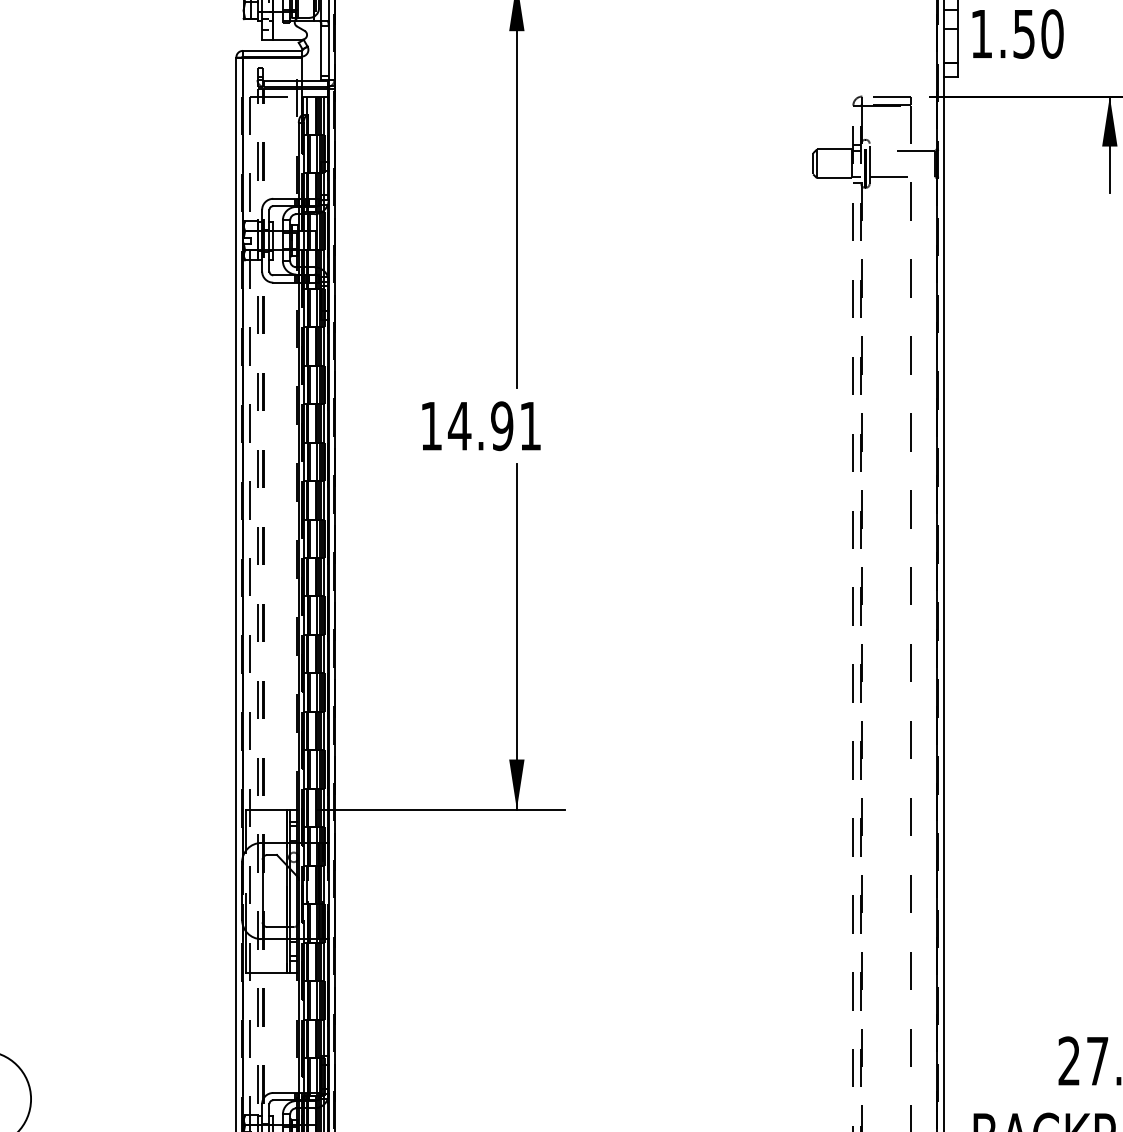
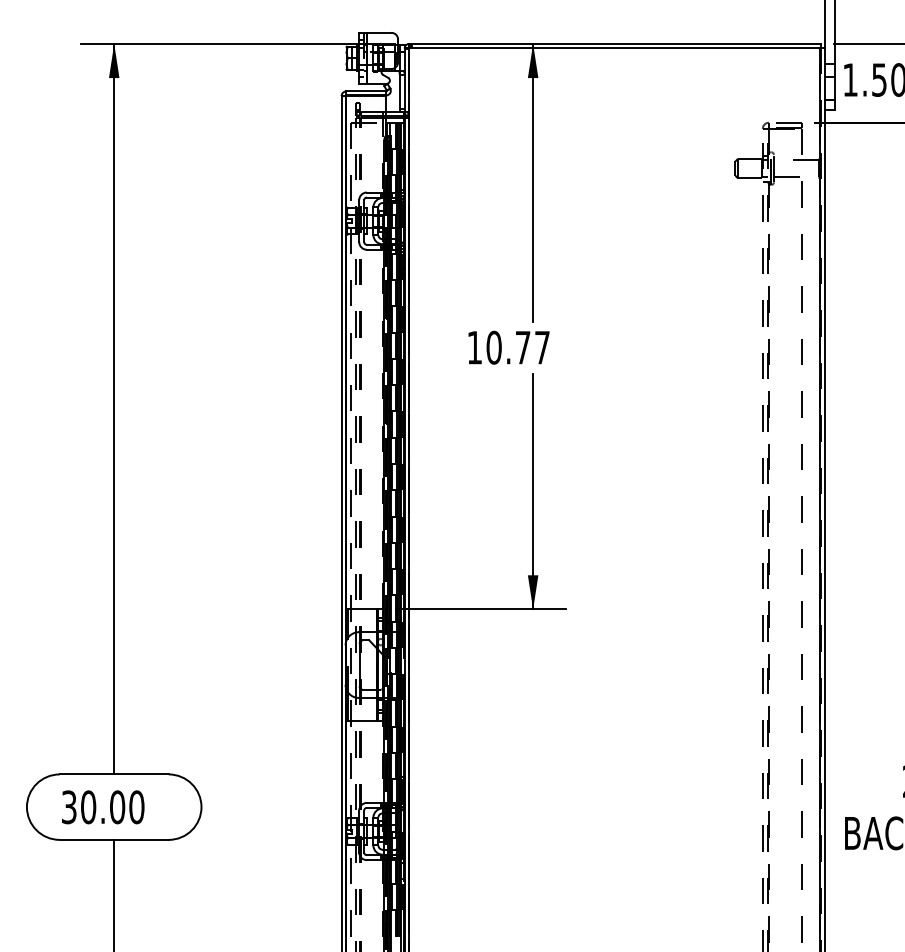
text: (493, 425) -> (517, 347), 14.91 -> 10.77

